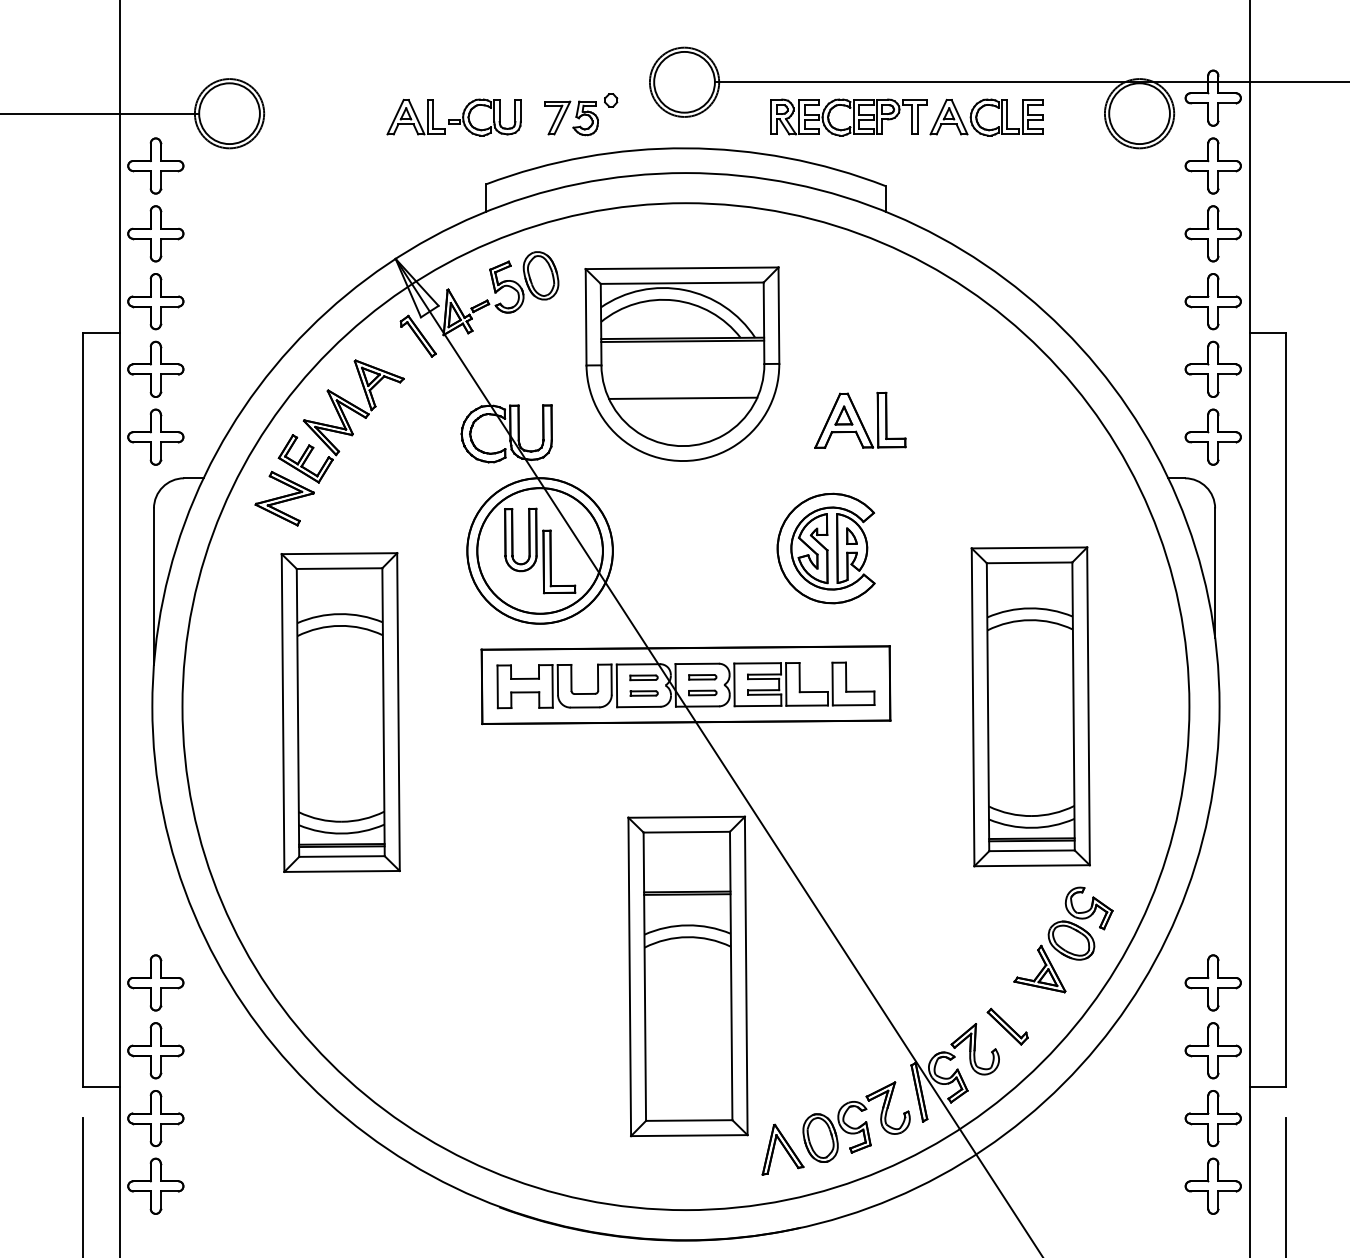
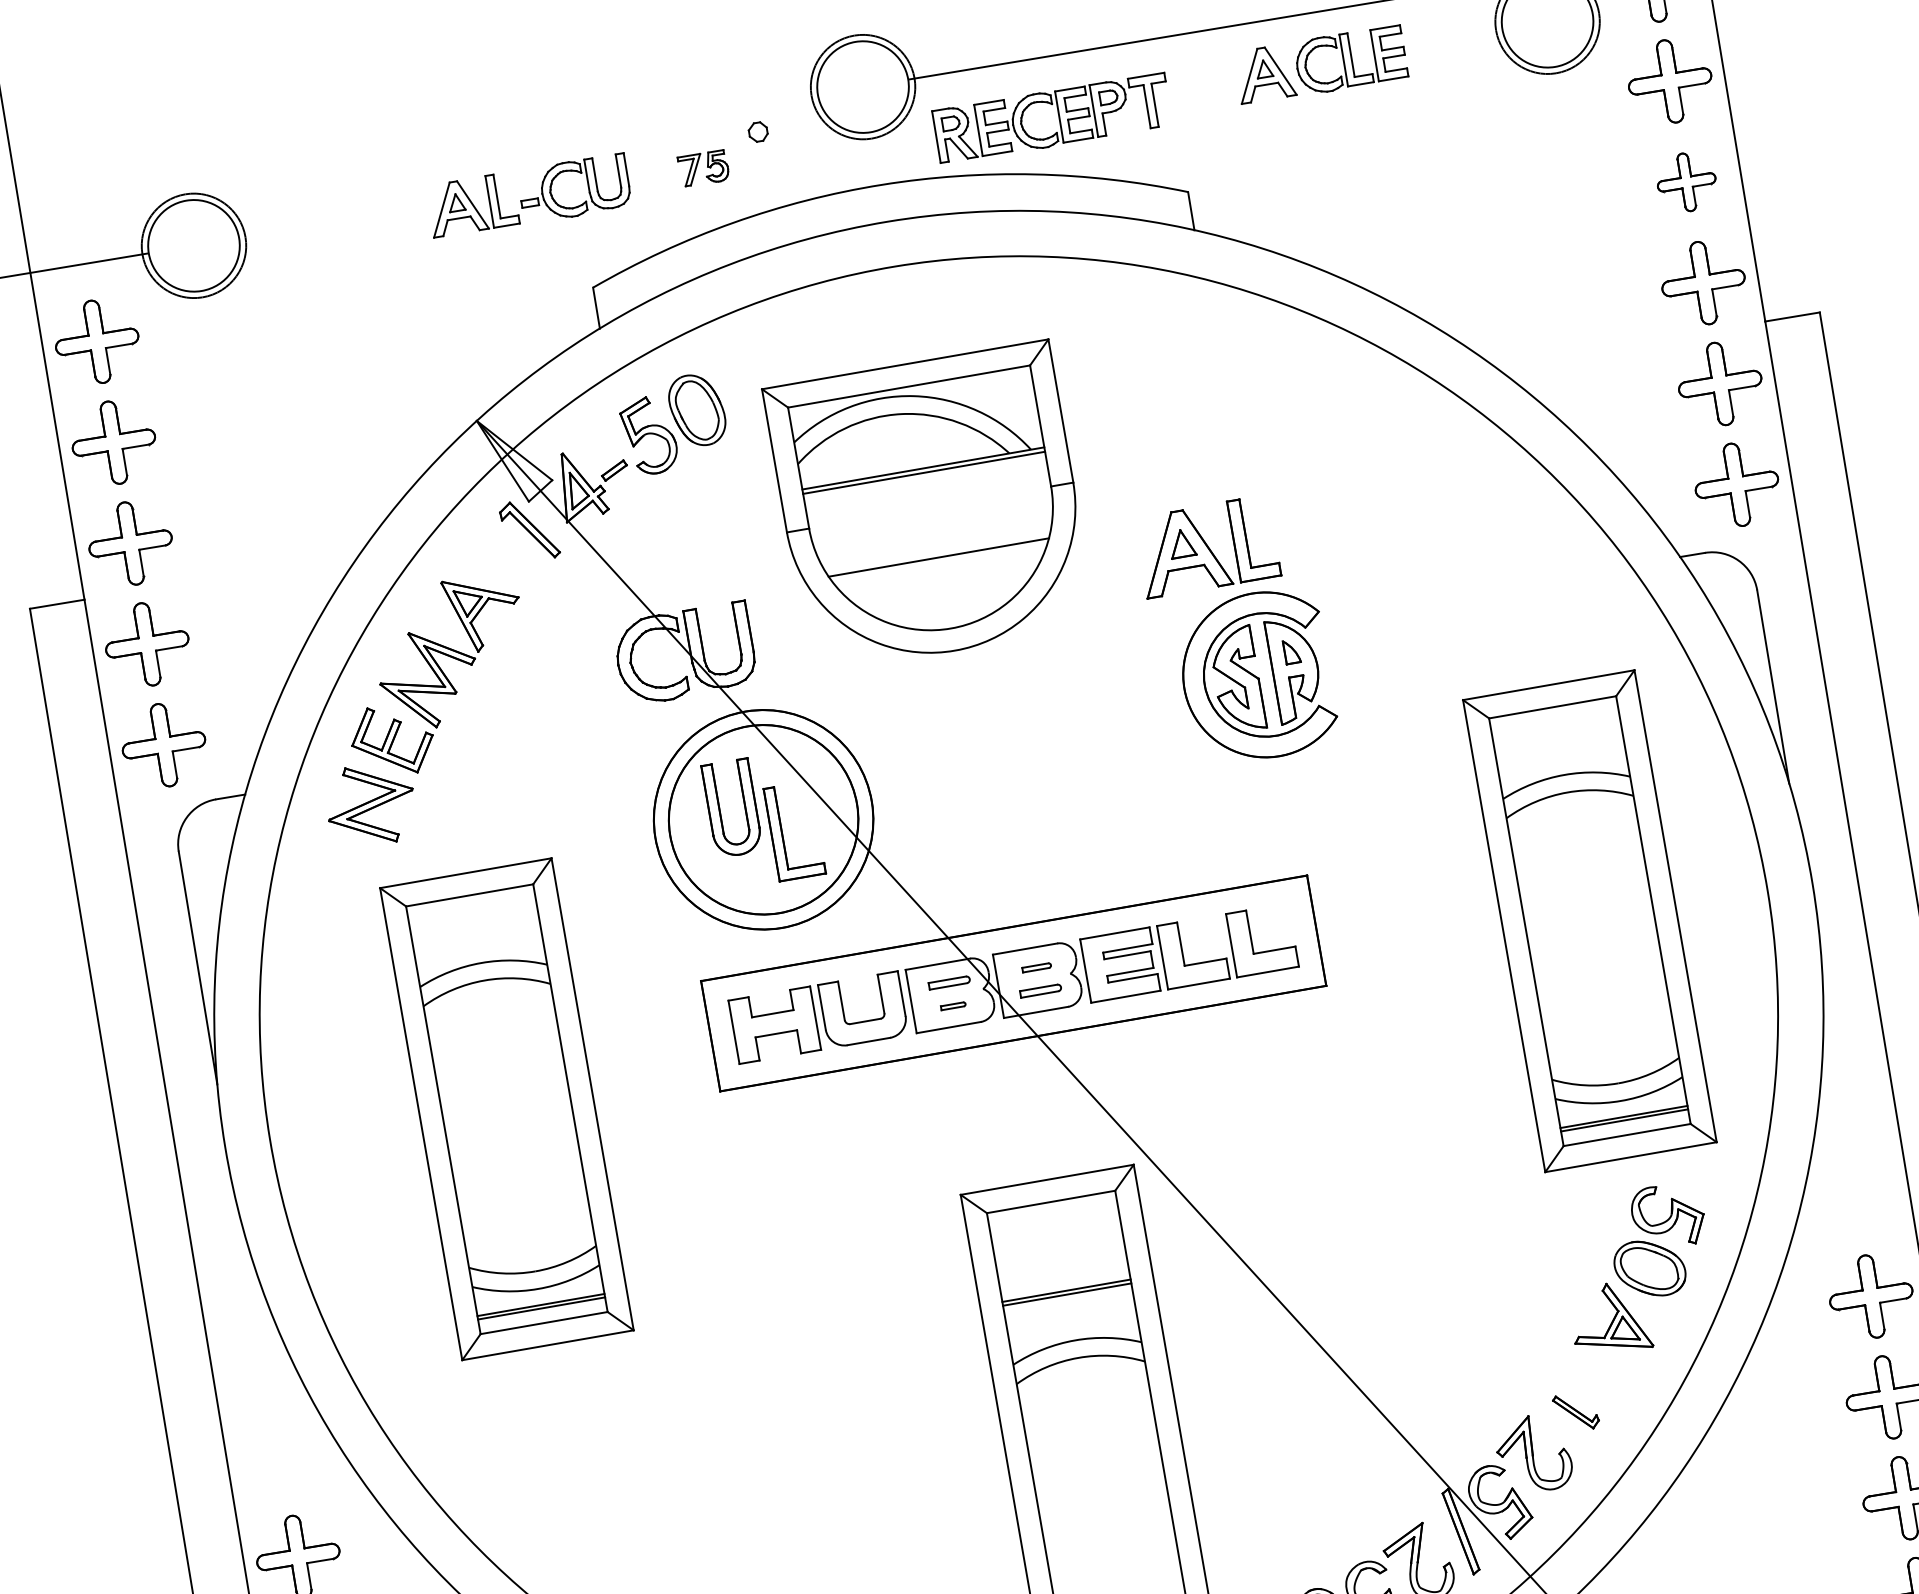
part: (848, 117) -> (1051, 118), moved
part: (571, 118) -> (703, 168), size x0.6
part: (1212, 233) -> (1685, 181), size x0.7
part: (825, 548) -> (1255, 676), moved
part: (702, 677) -> (1036, 968), size x0.7
part: (643, 693) -> (952, 1006), size x0.6
part: (1030, 706) -> (1589, 920), moved
part: (1007, 1026) -> (1575, 1412), size x0.7

